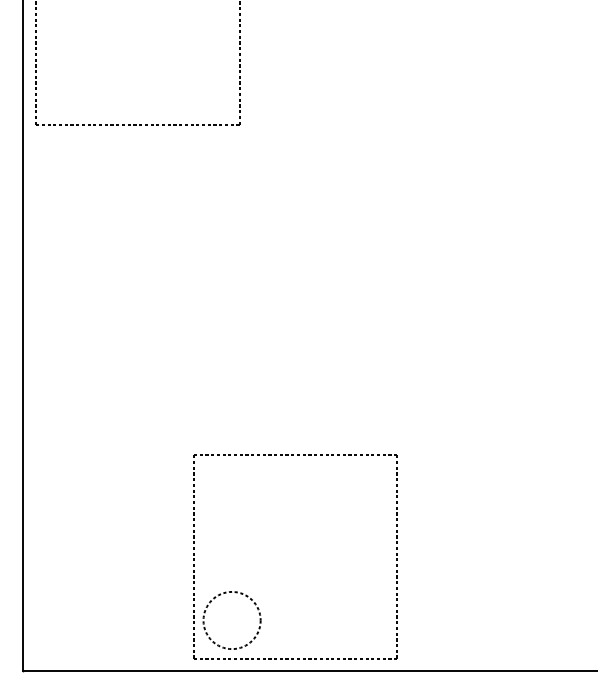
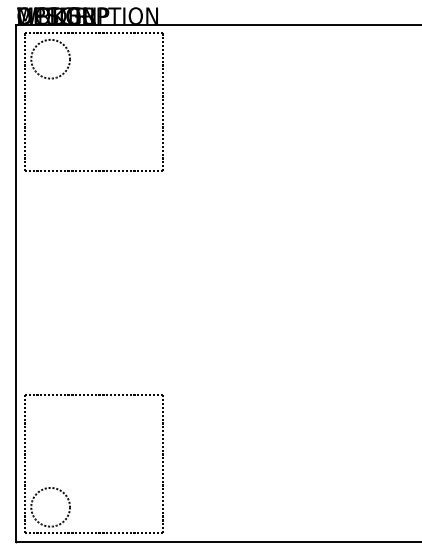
part: (252, 598) -> (64, 492), moved

